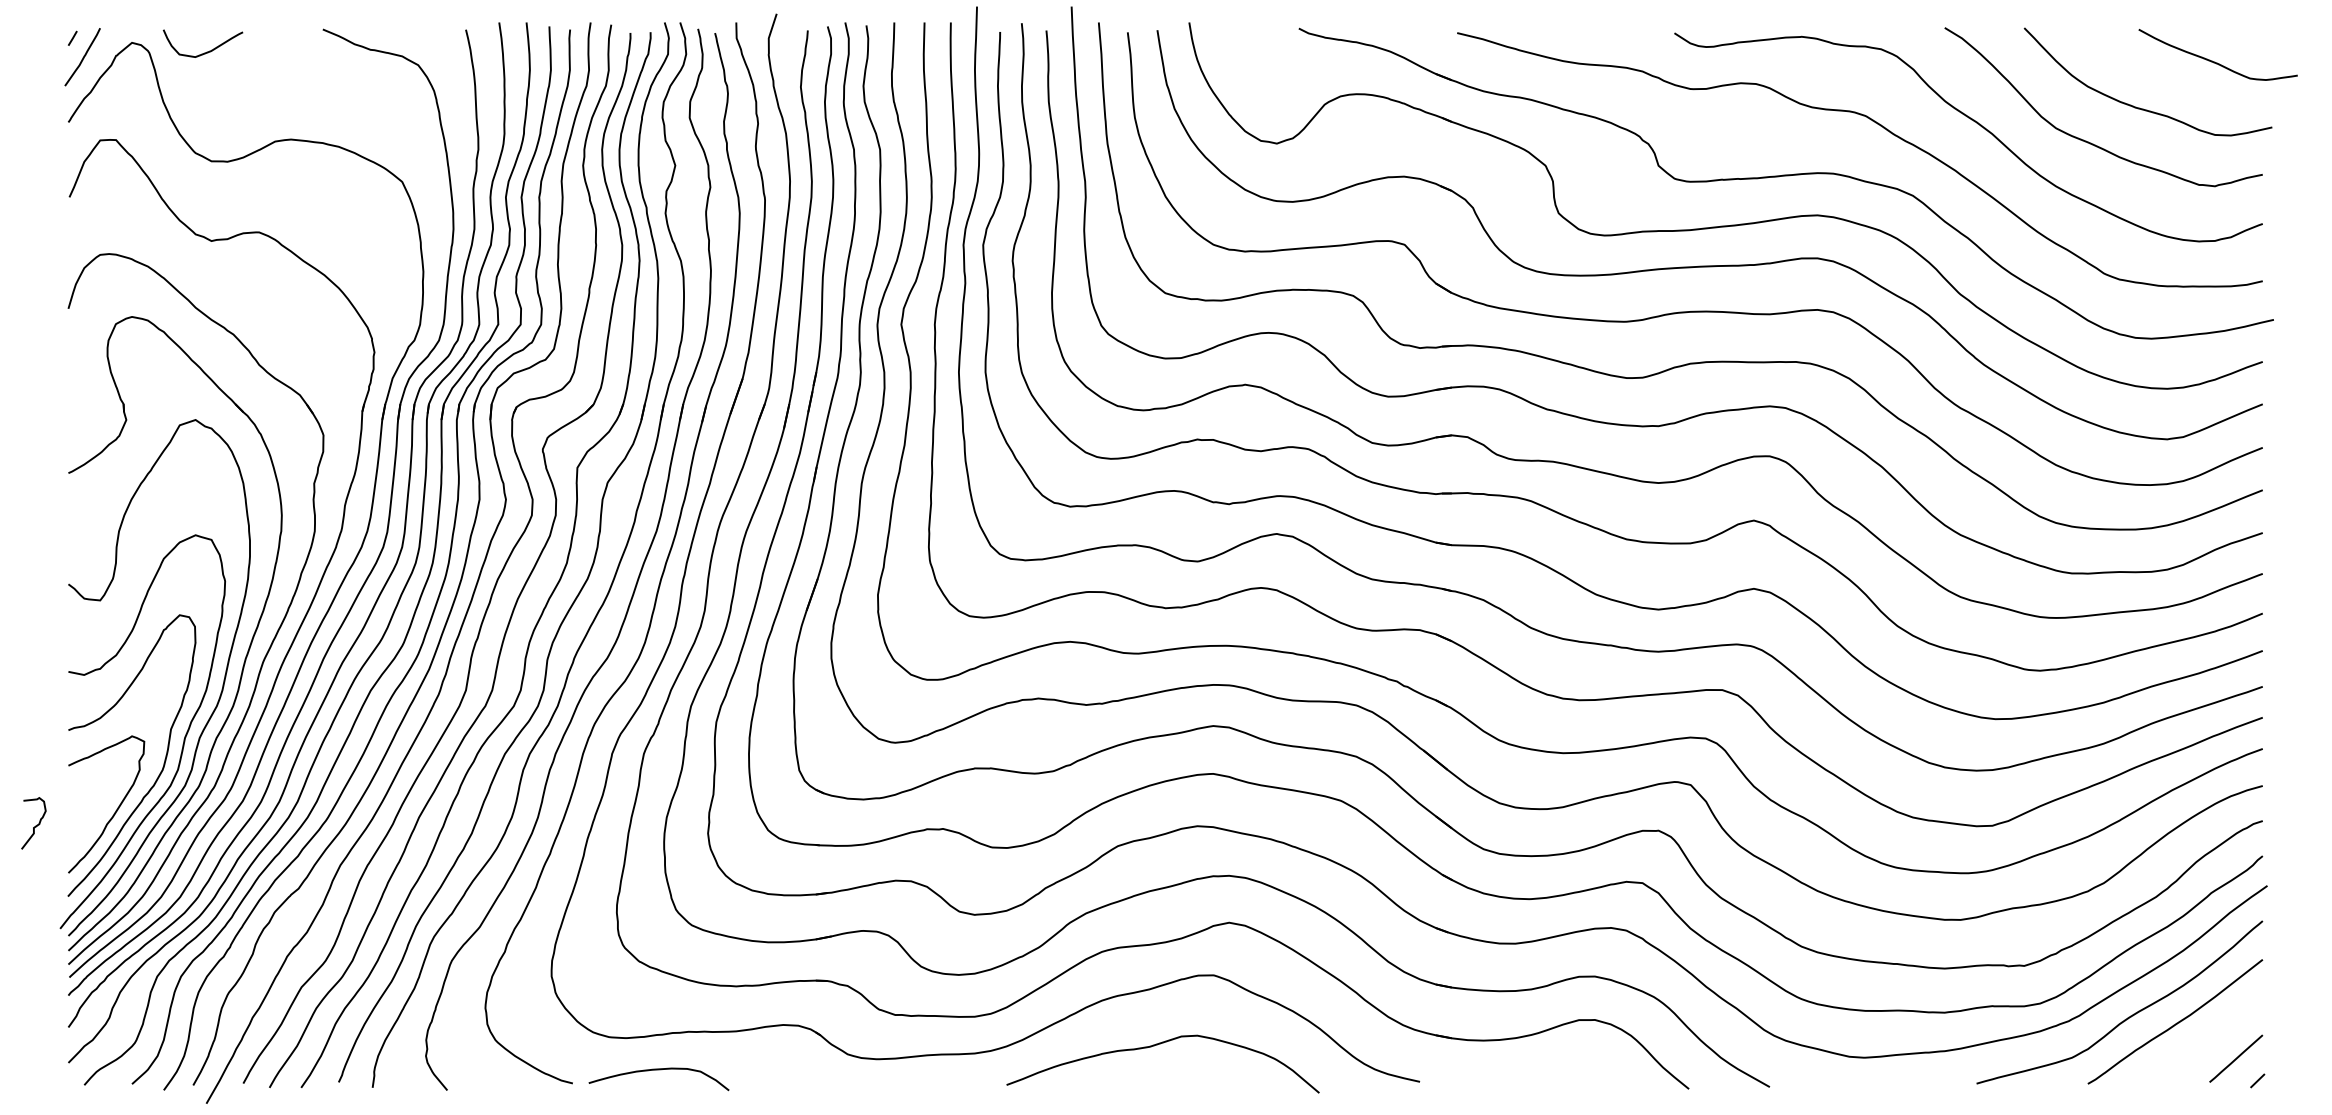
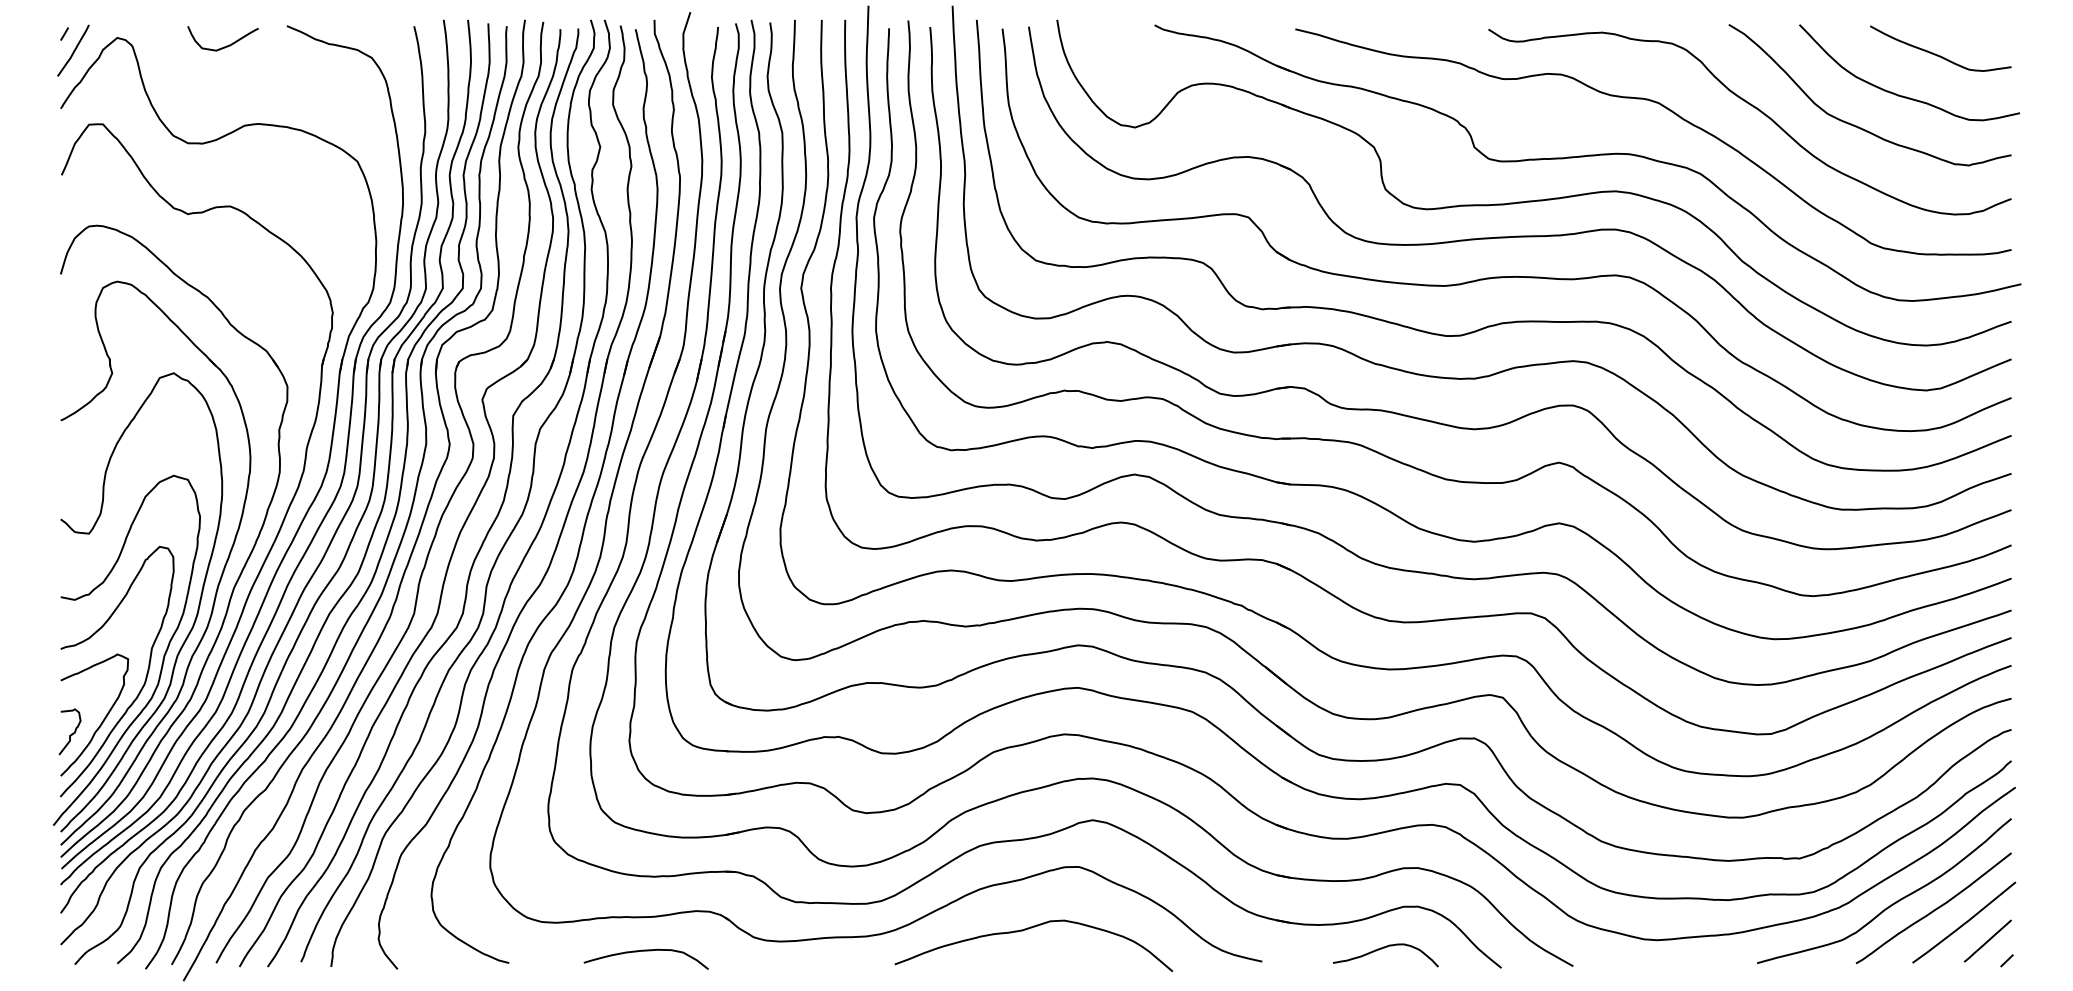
curve: (206, 51) -> (226, 45), moved
curve: (2214, 61) -> (1937, 54), moved
curve: (35, 825) -> (71, 733), moved
curve: (2210, 1037) -> (1965, 922), added
curve: (1556, 1067) -> (1383, 948), added
curve: (658, 1070) -> (645, 951), moved

